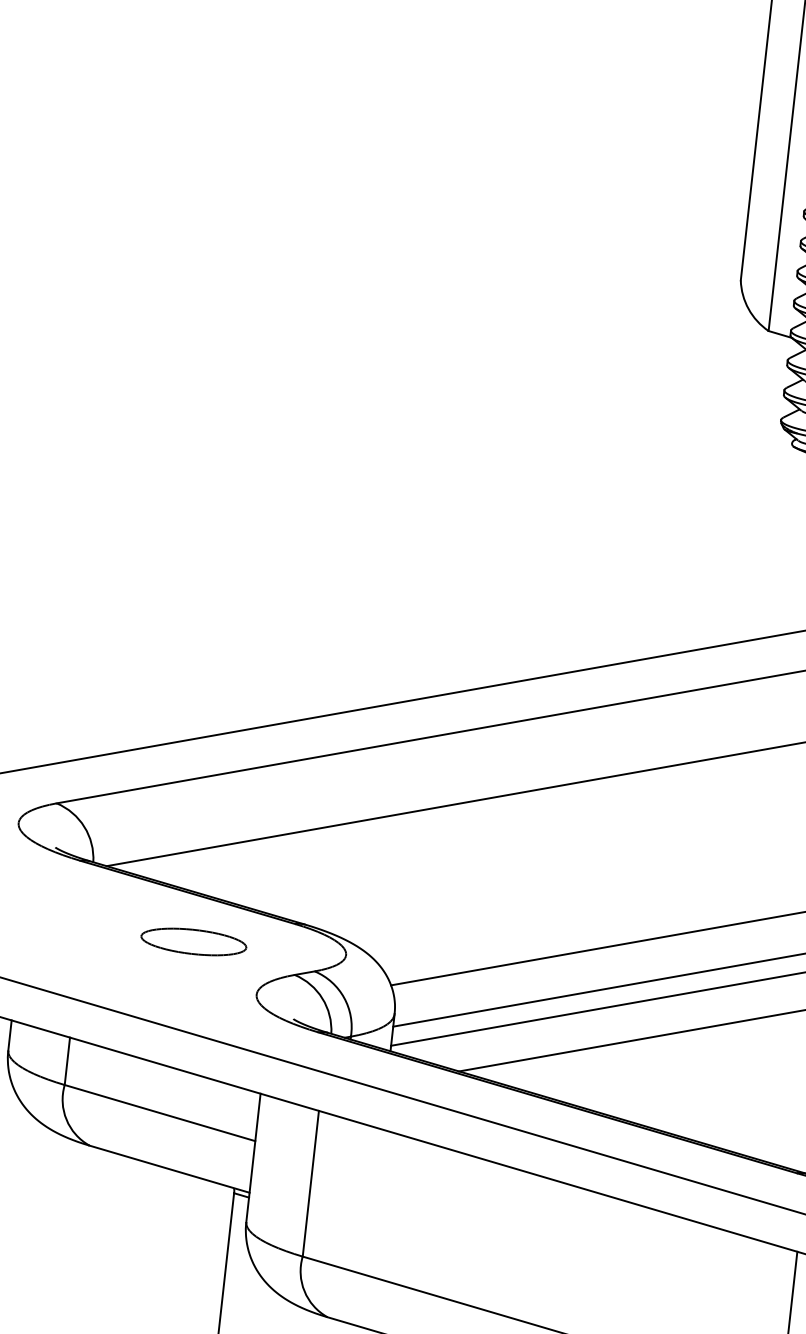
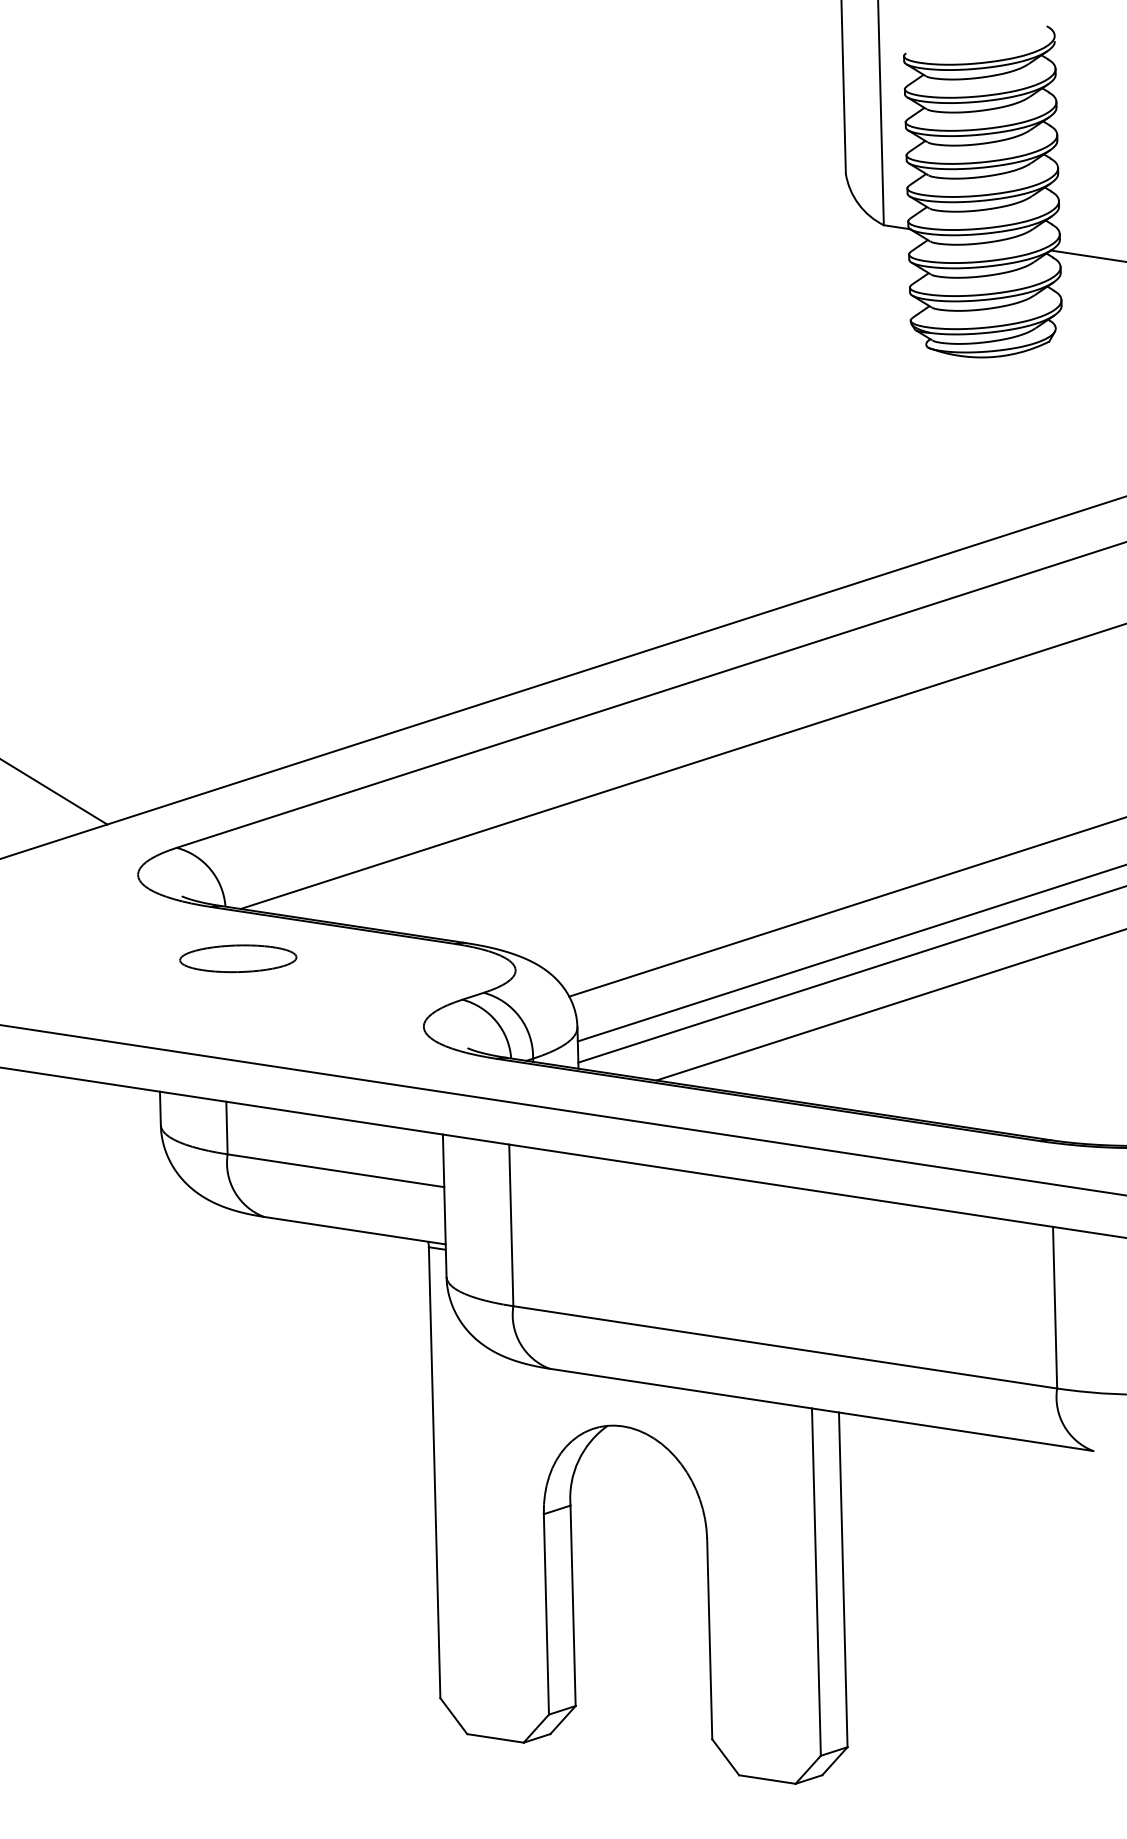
part: (194, 941) -> (238, 958), moved

